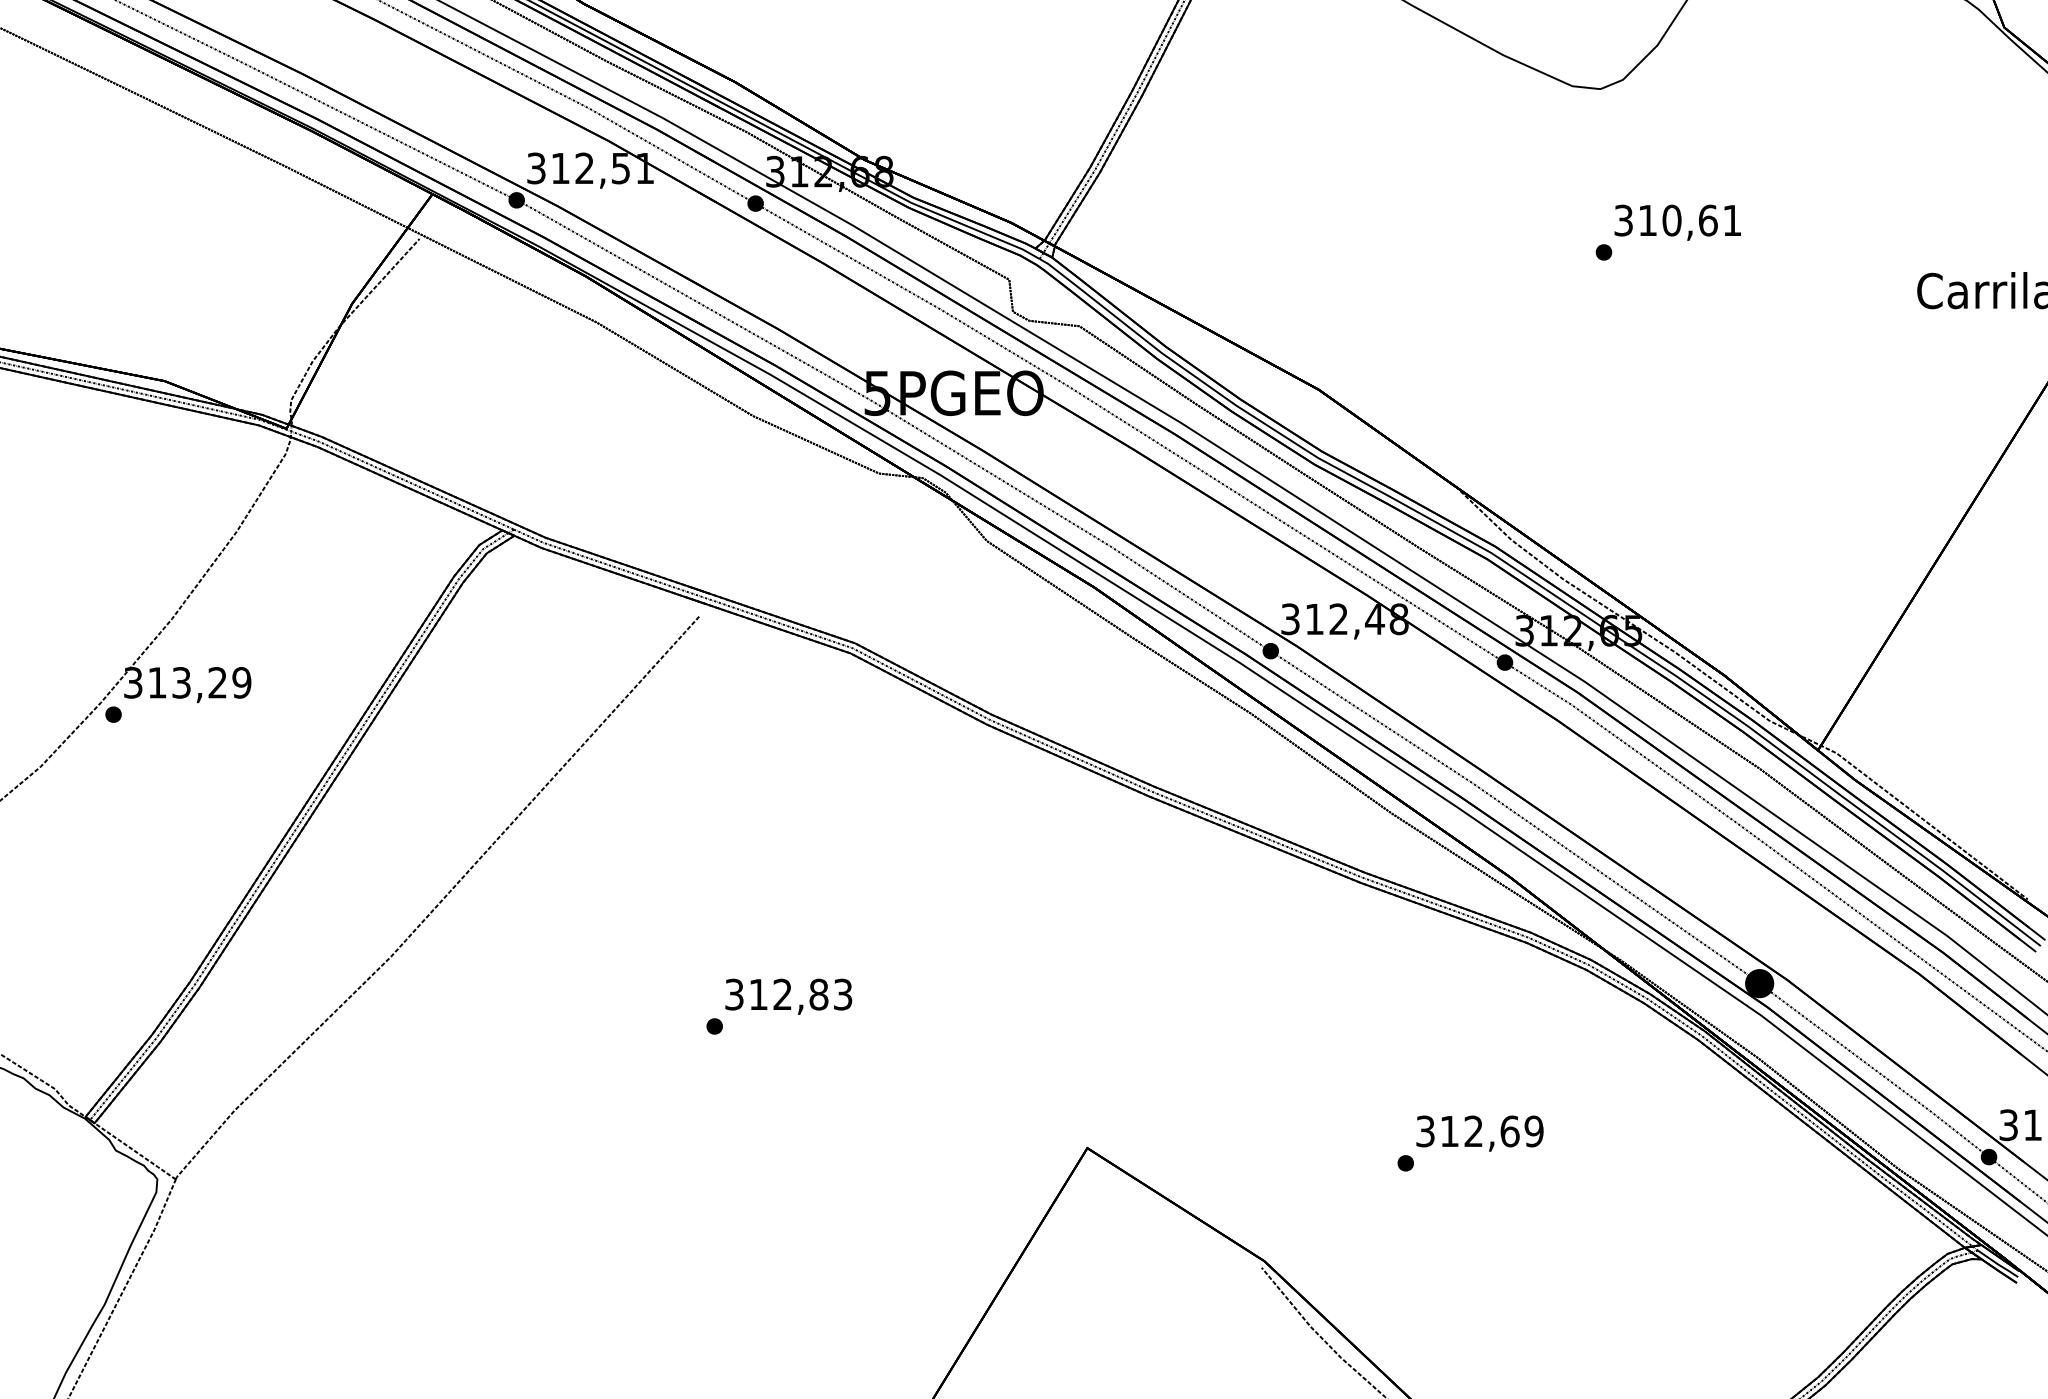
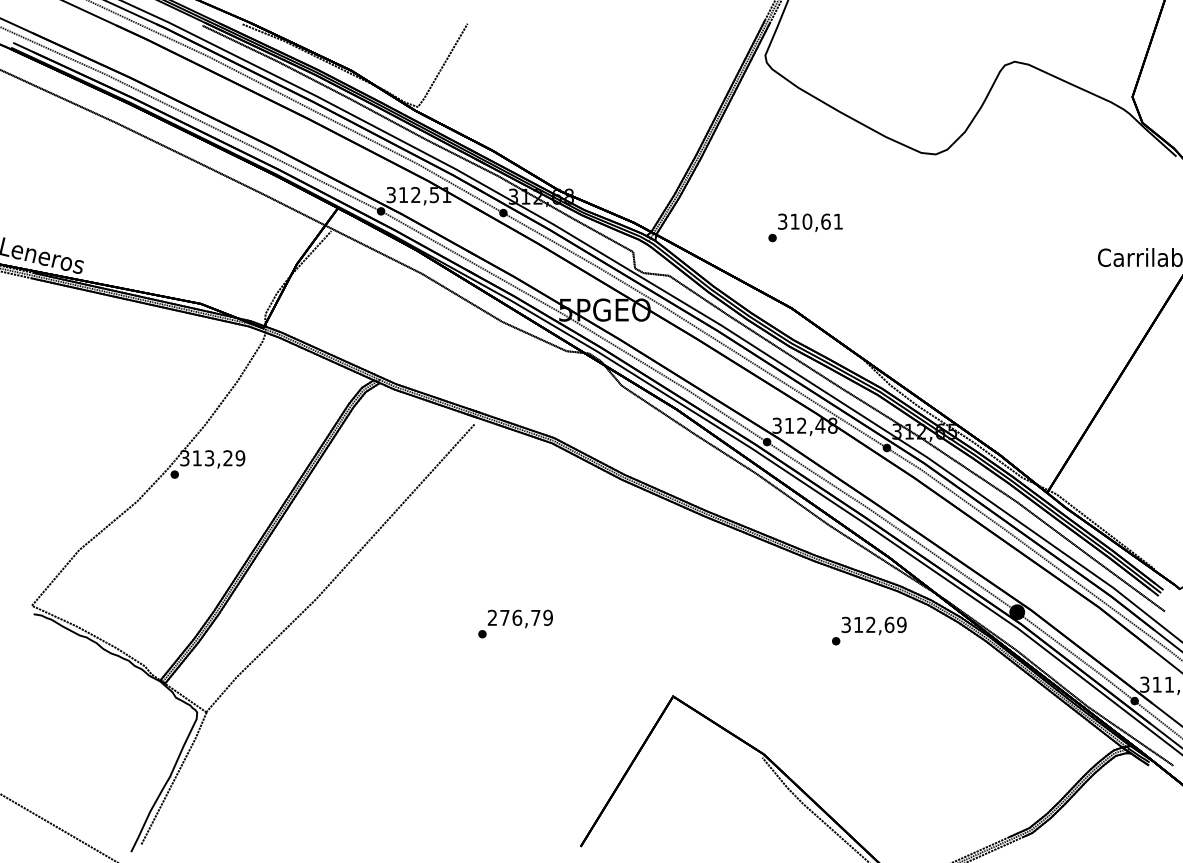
text: (1668, 231) -> (805, 227), moved
text: (789, 993) -> (520, 617), 312,83 -> 276,79
text: (1470, 1142) -> (869, 630), moved

